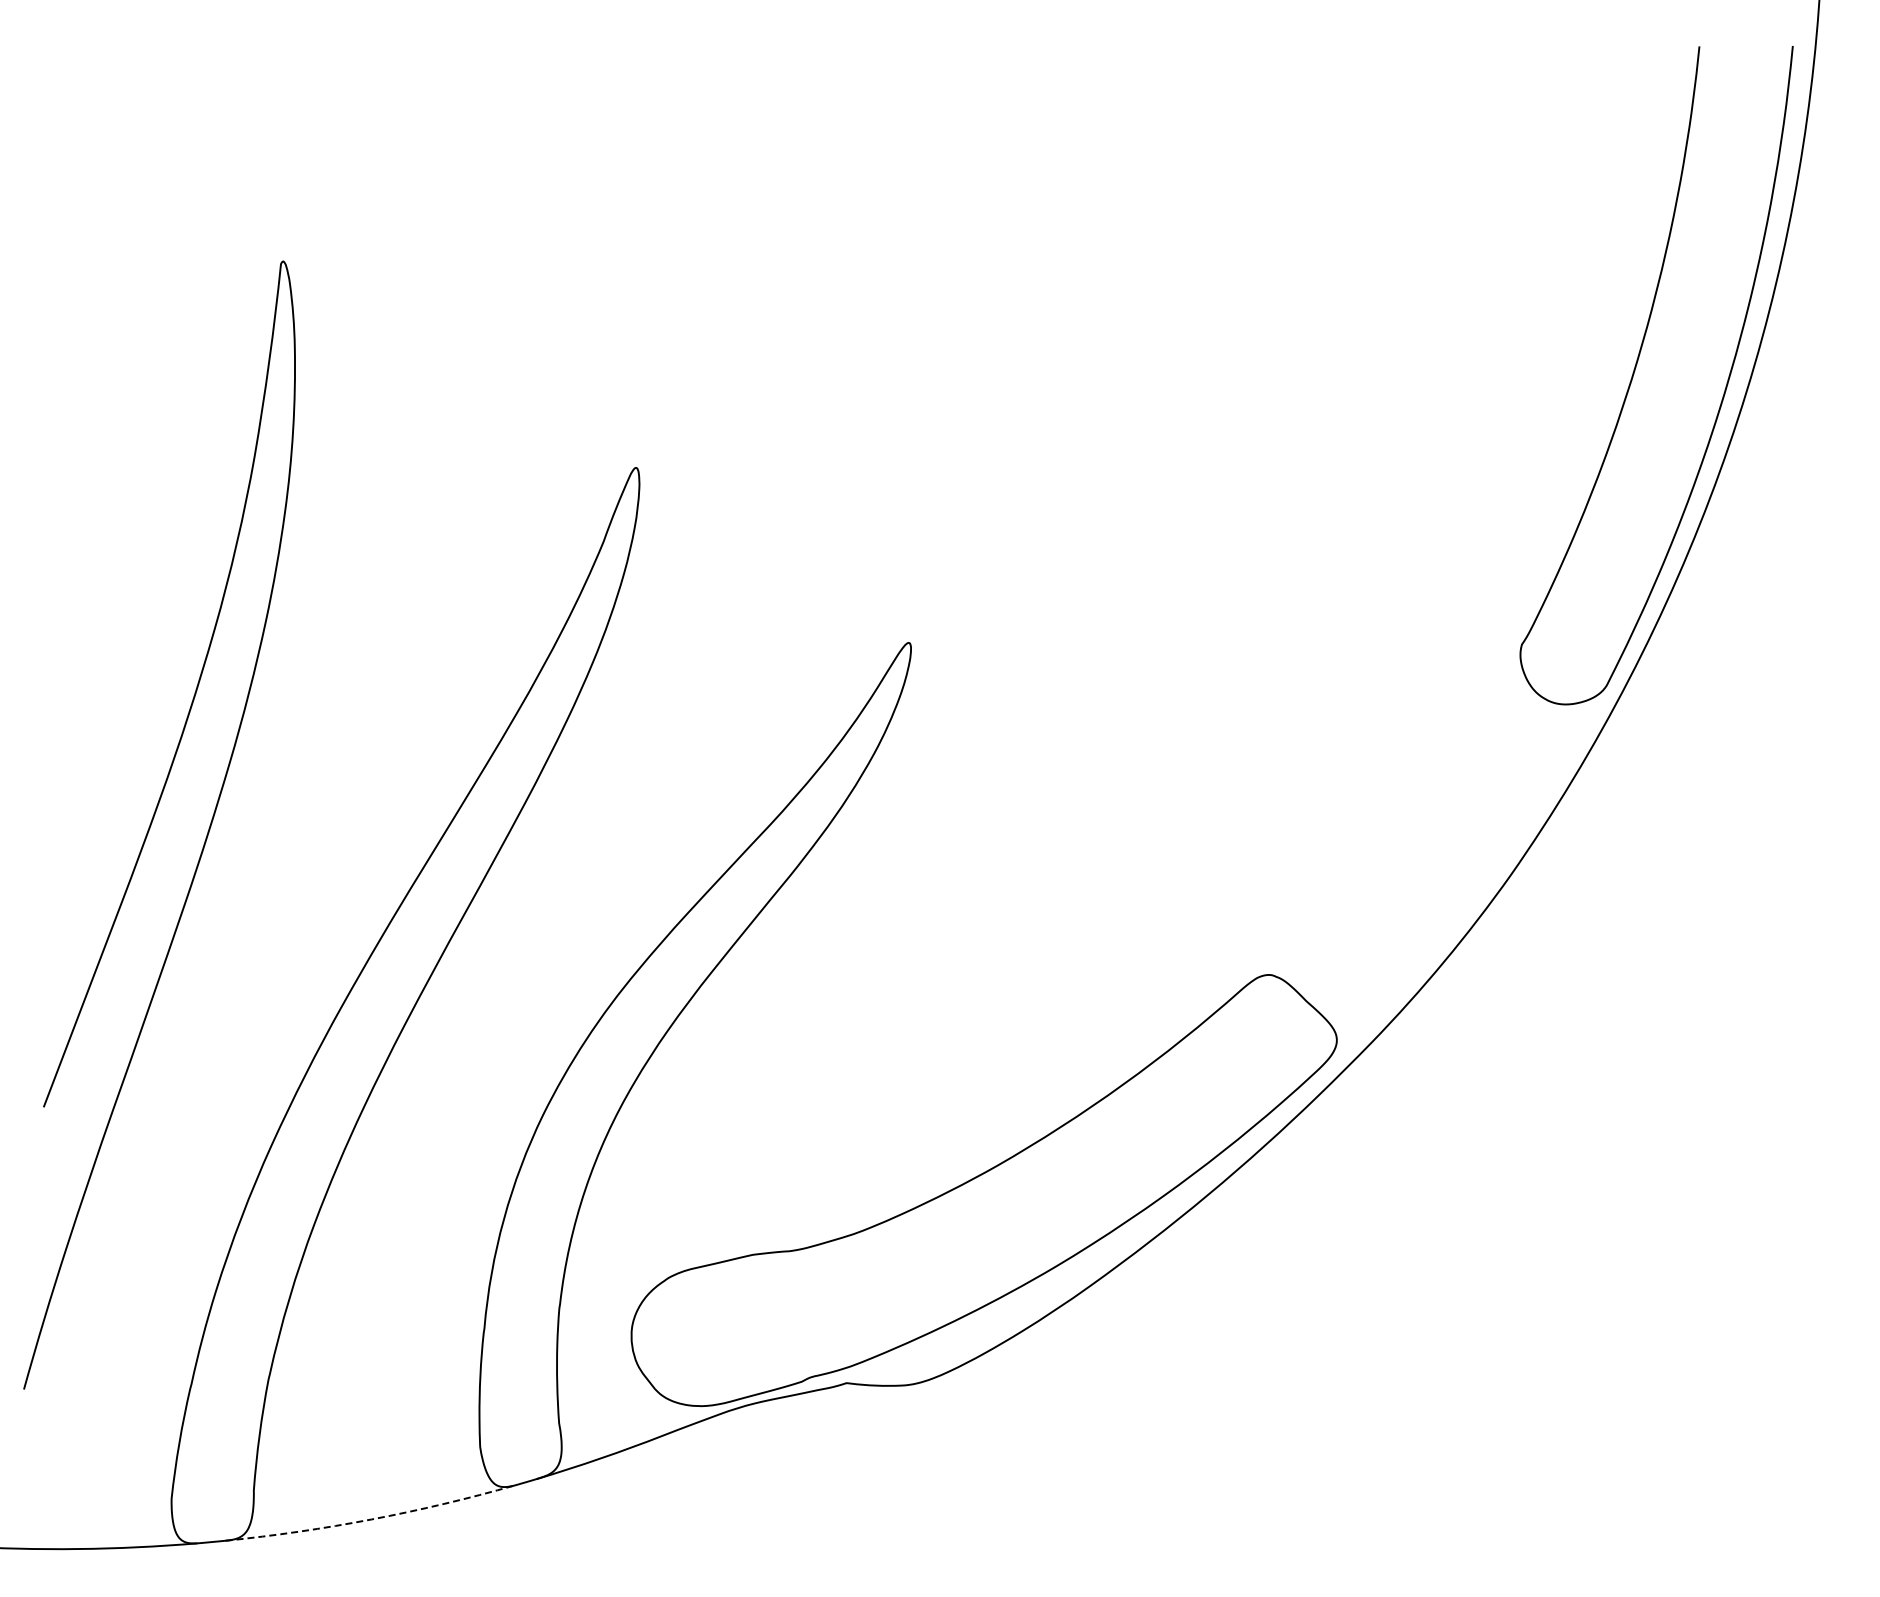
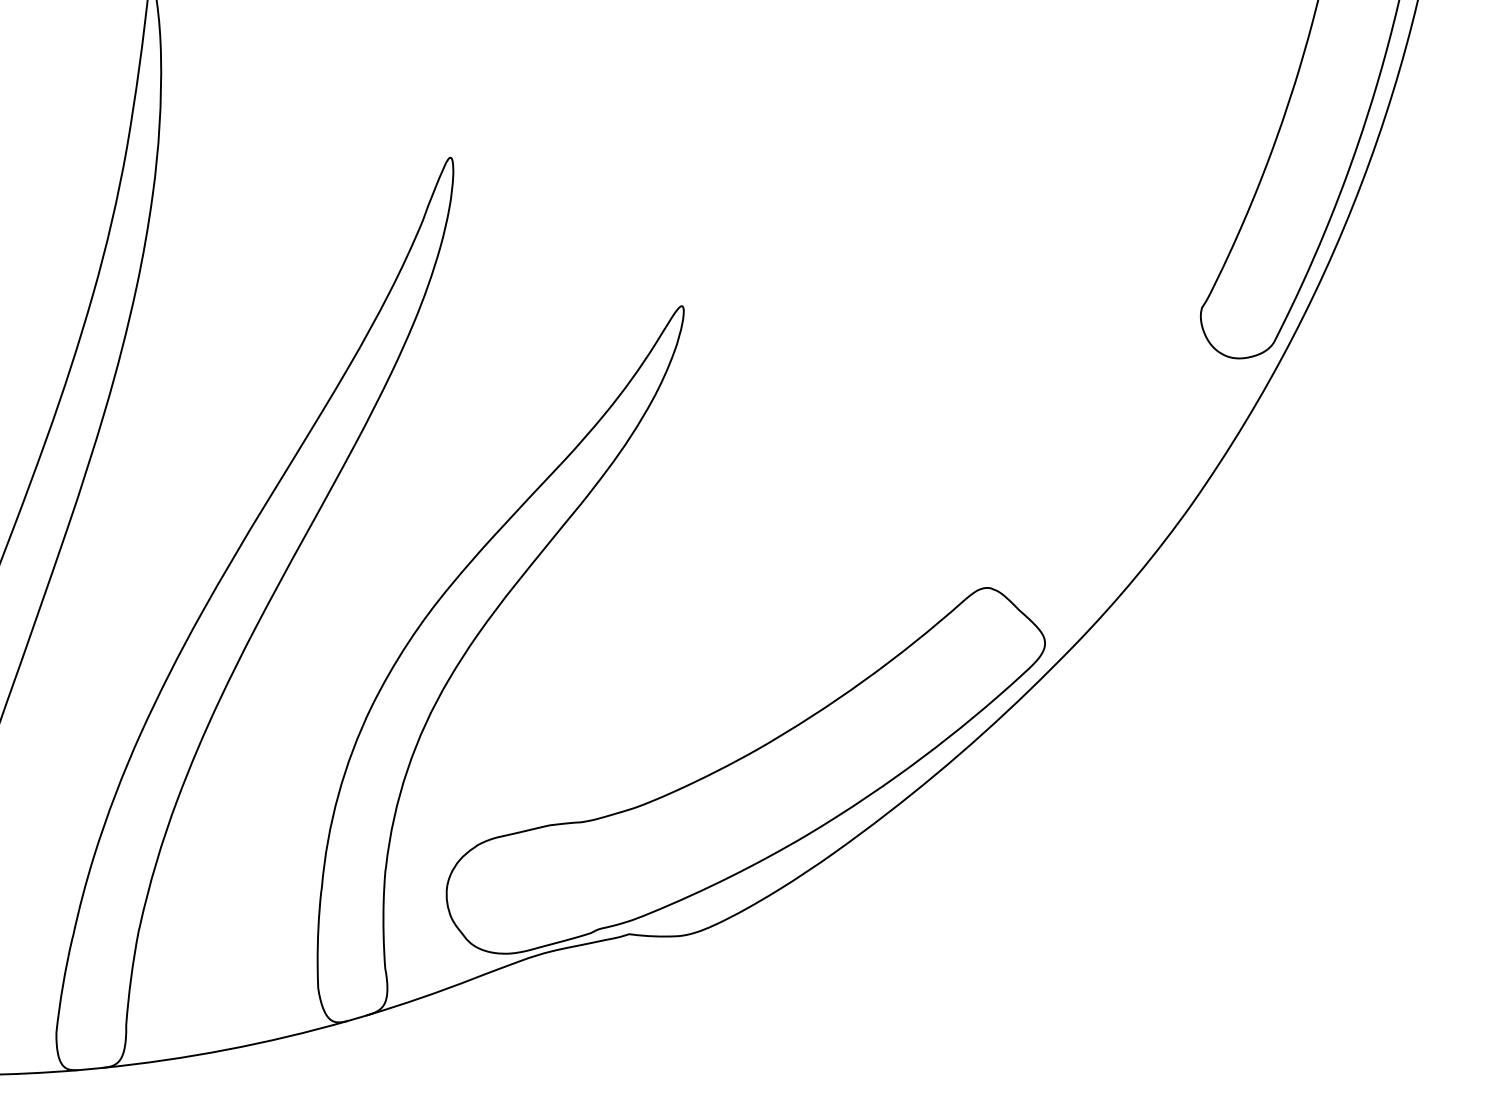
line: (371, 1519) -> (226, 1049), dashed -> solid

